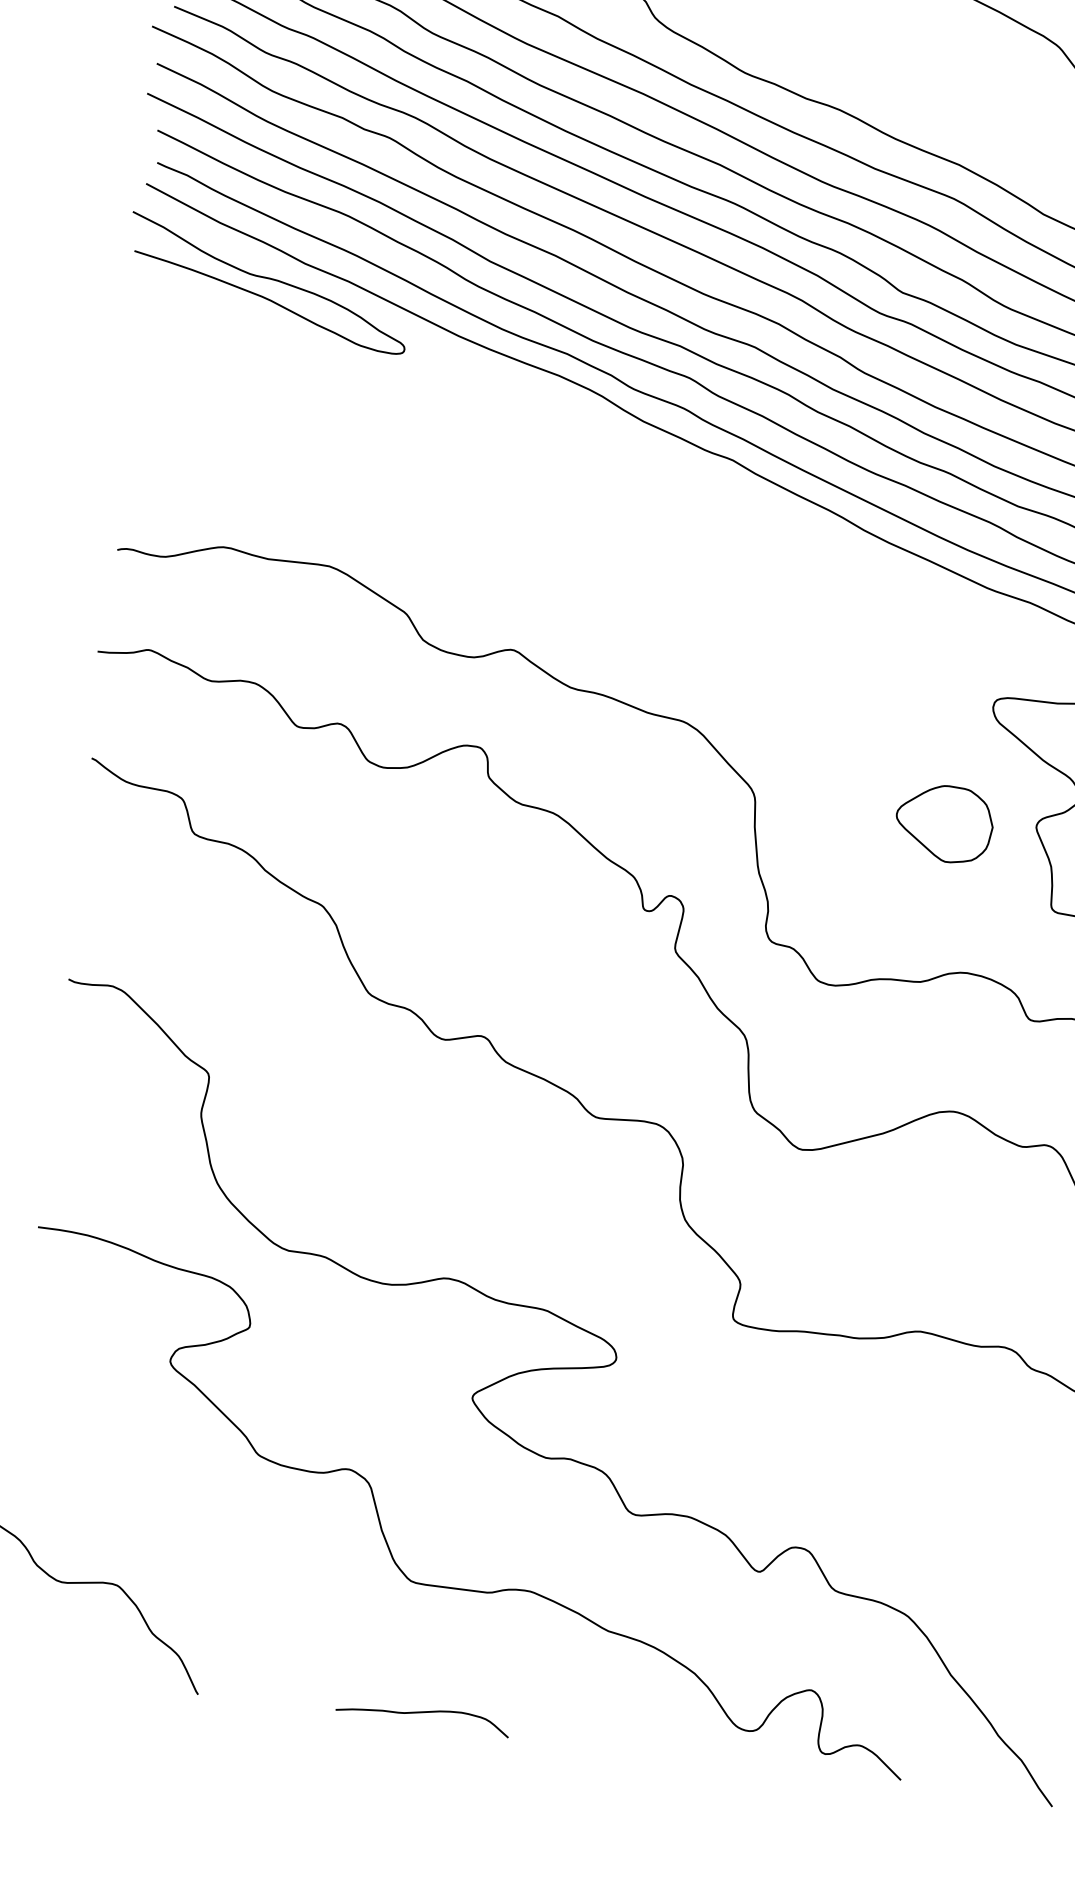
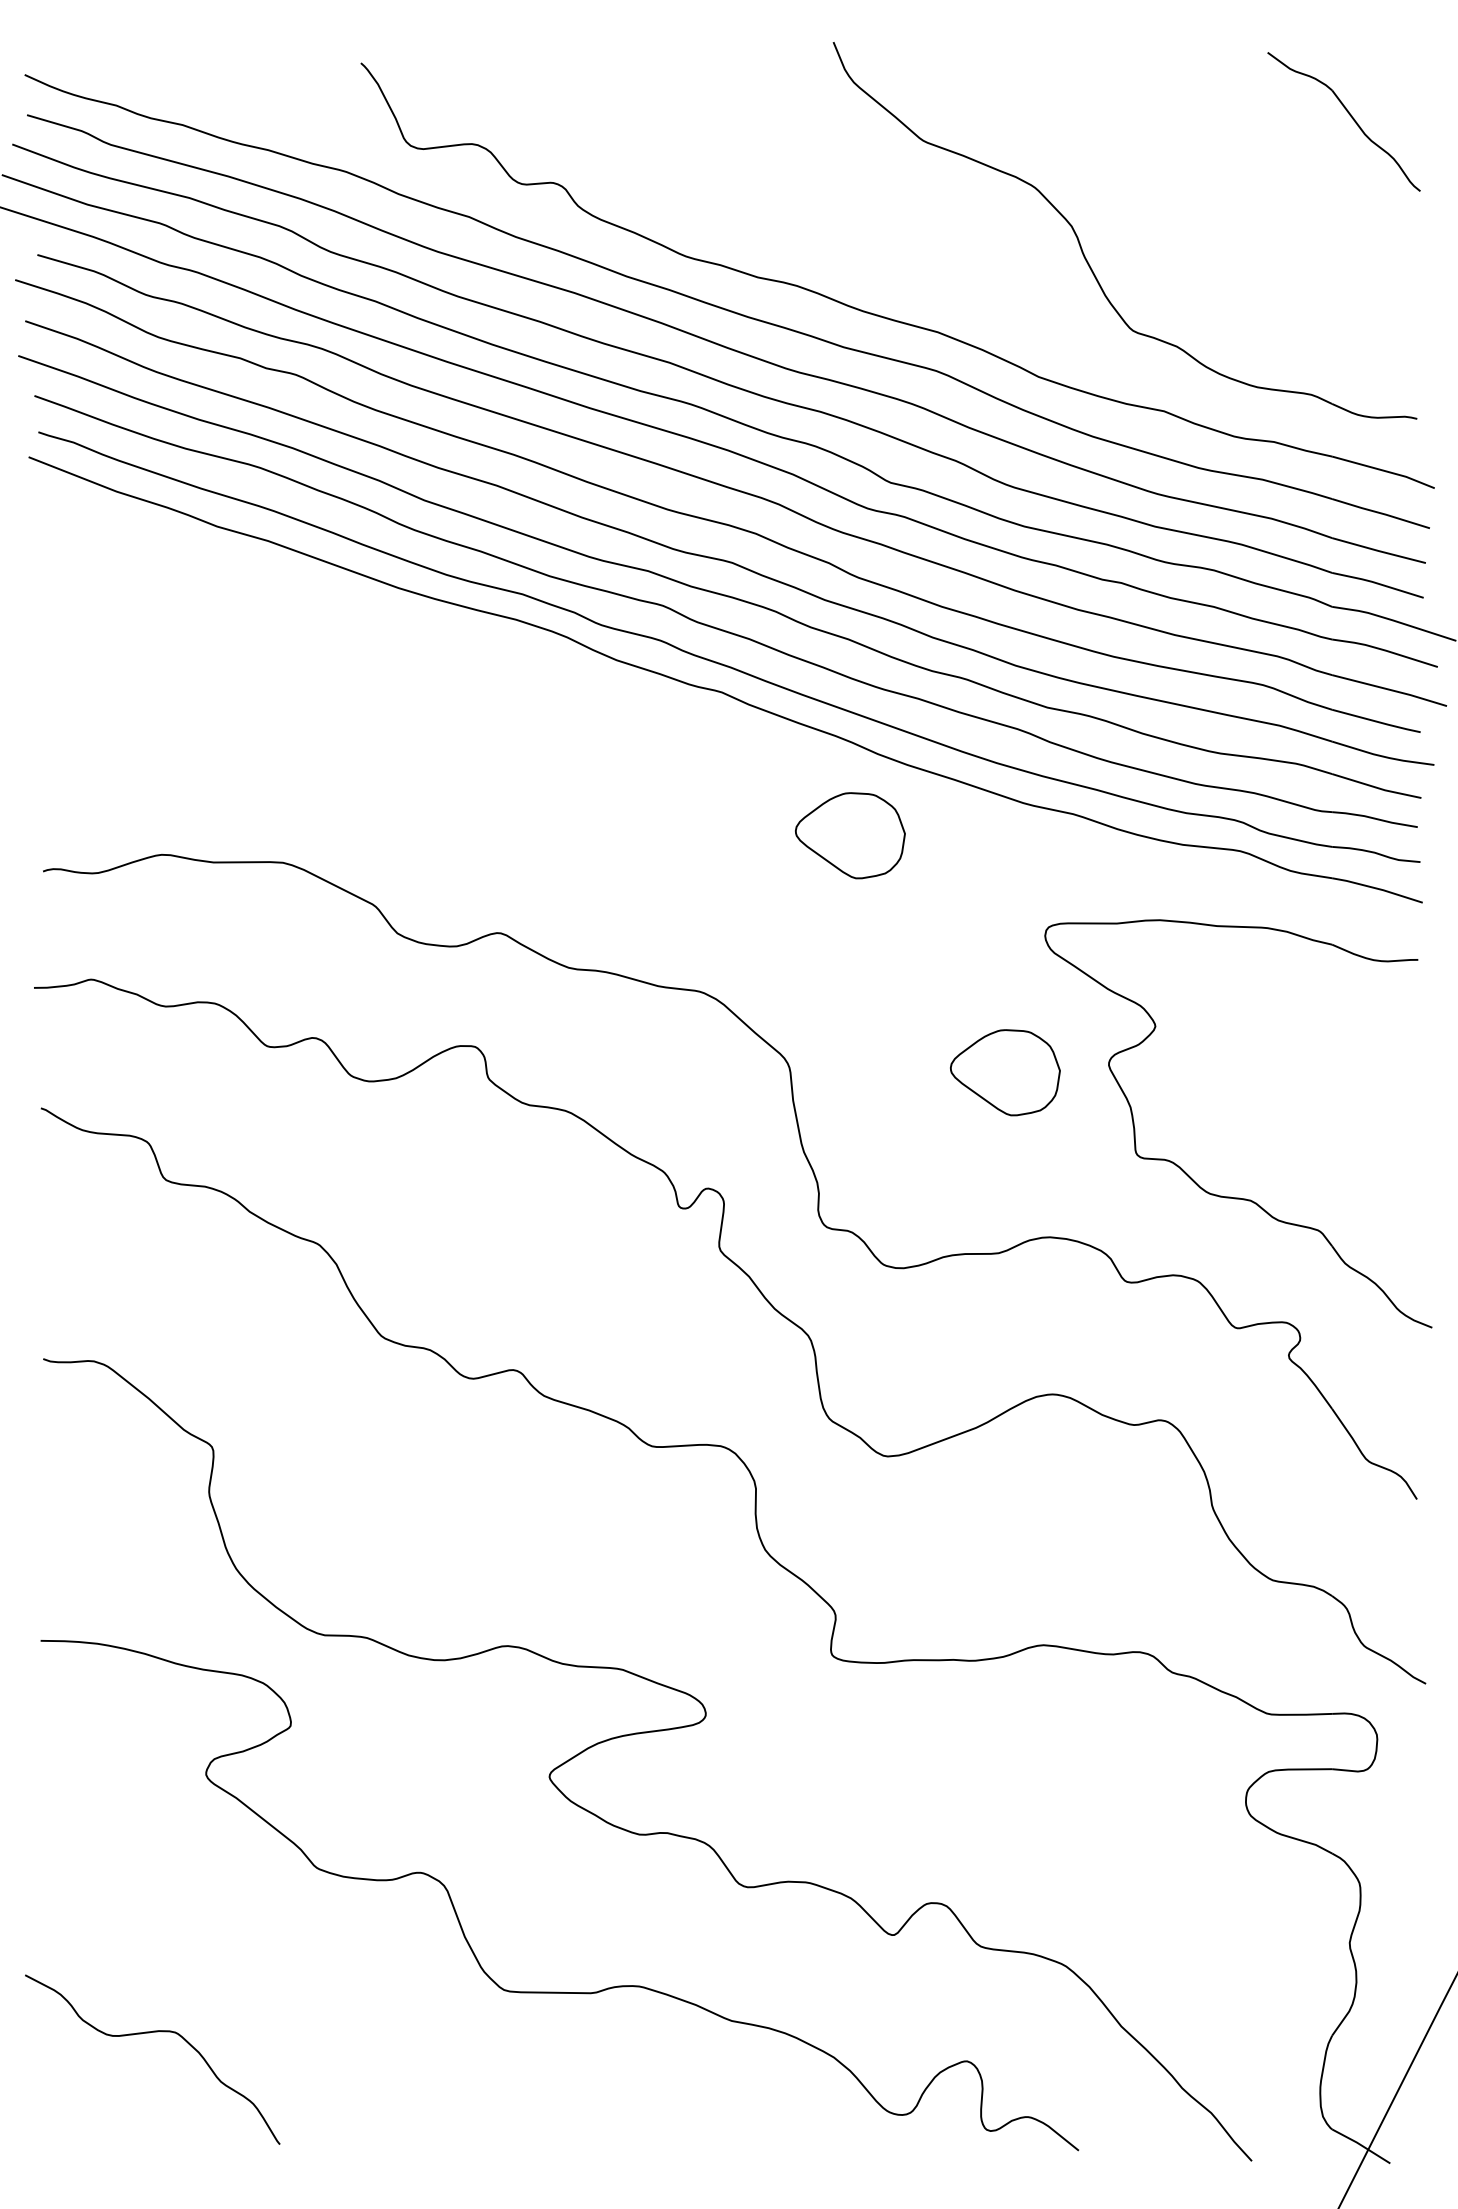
curve: (268, 279) -> (178, 548), removed
part: (831, 599) -> (850, 835), added
curve: (423, 1713) -> (534, 2136), removed

